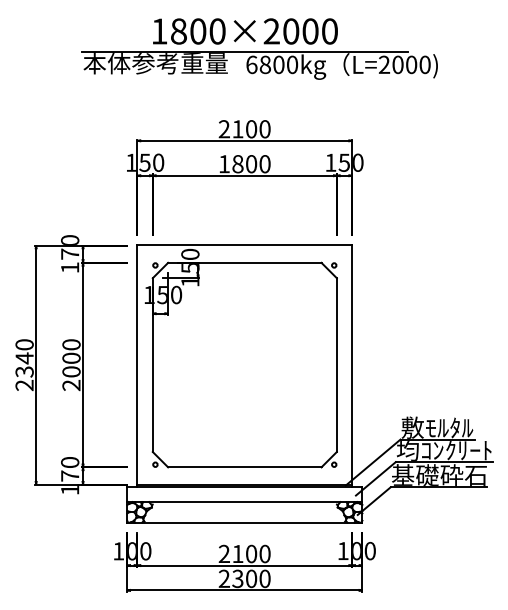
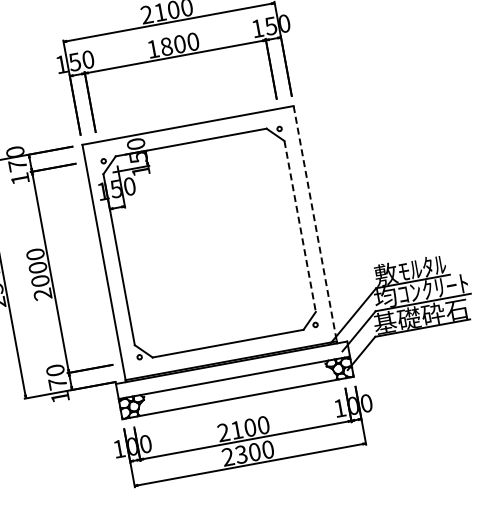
line: (336, 365) -> (299, 226), solid -> dashed
line: (352, 365) -> (315, 224), solid -> dashed

